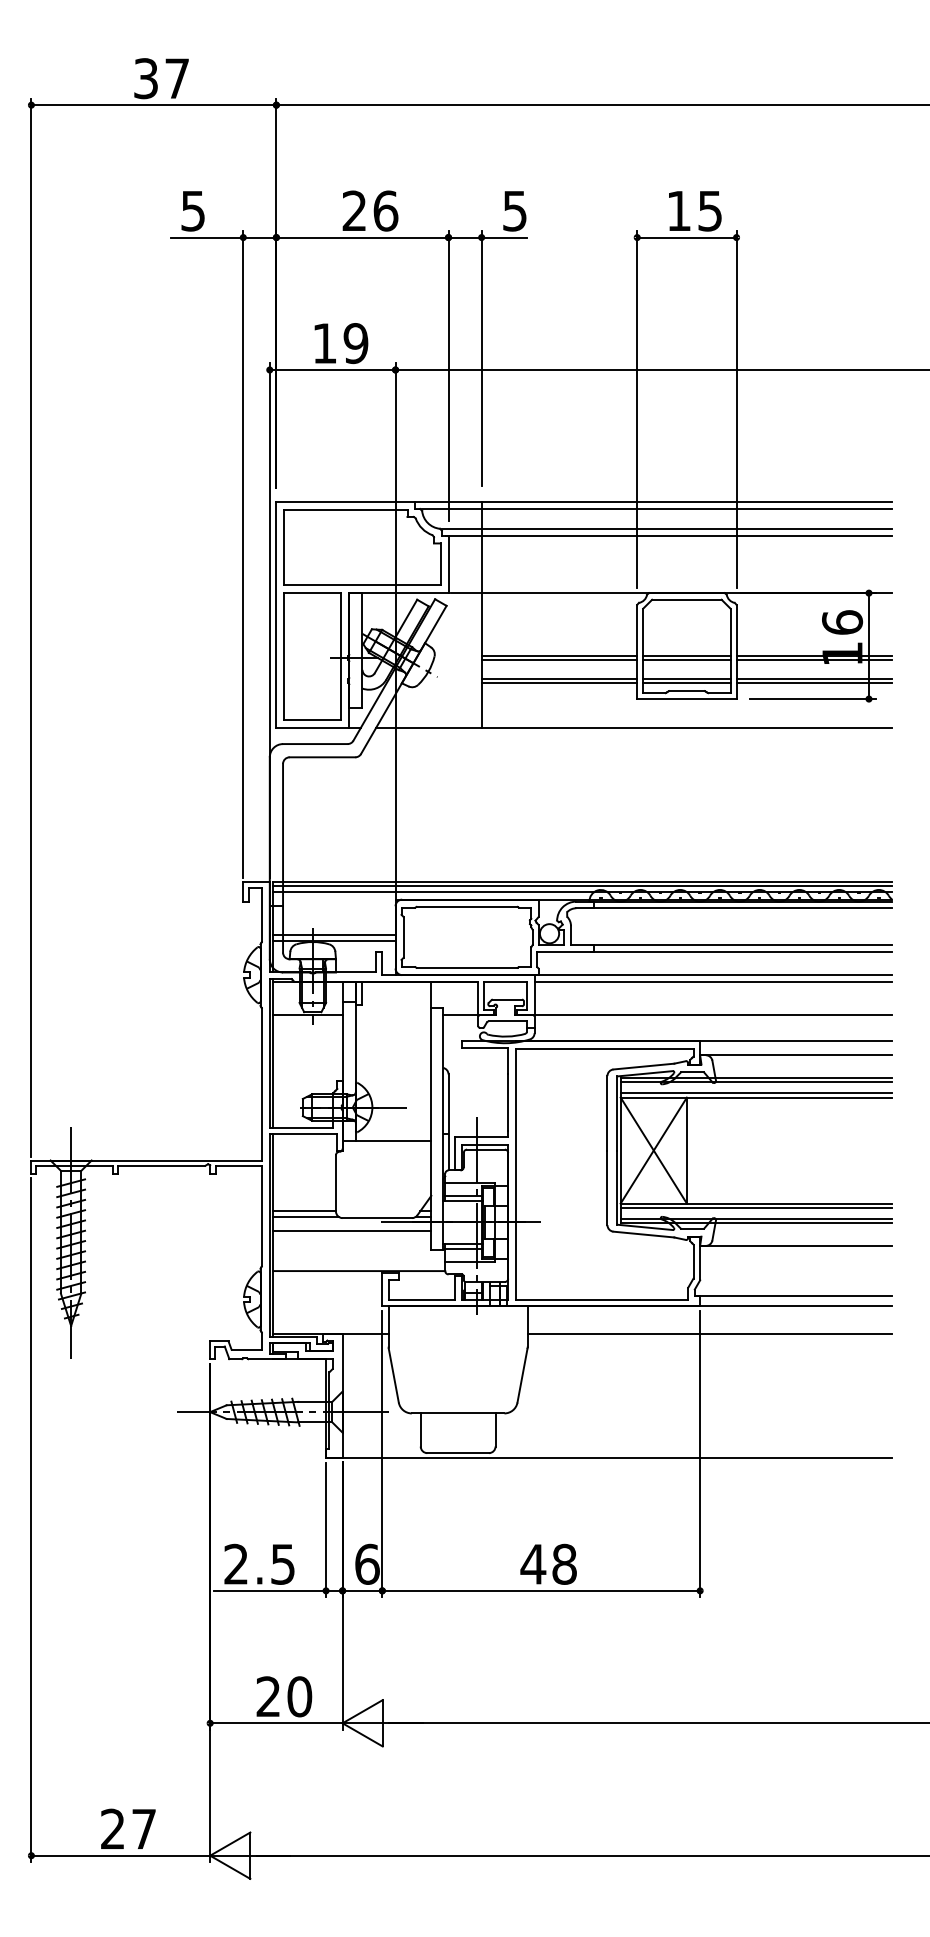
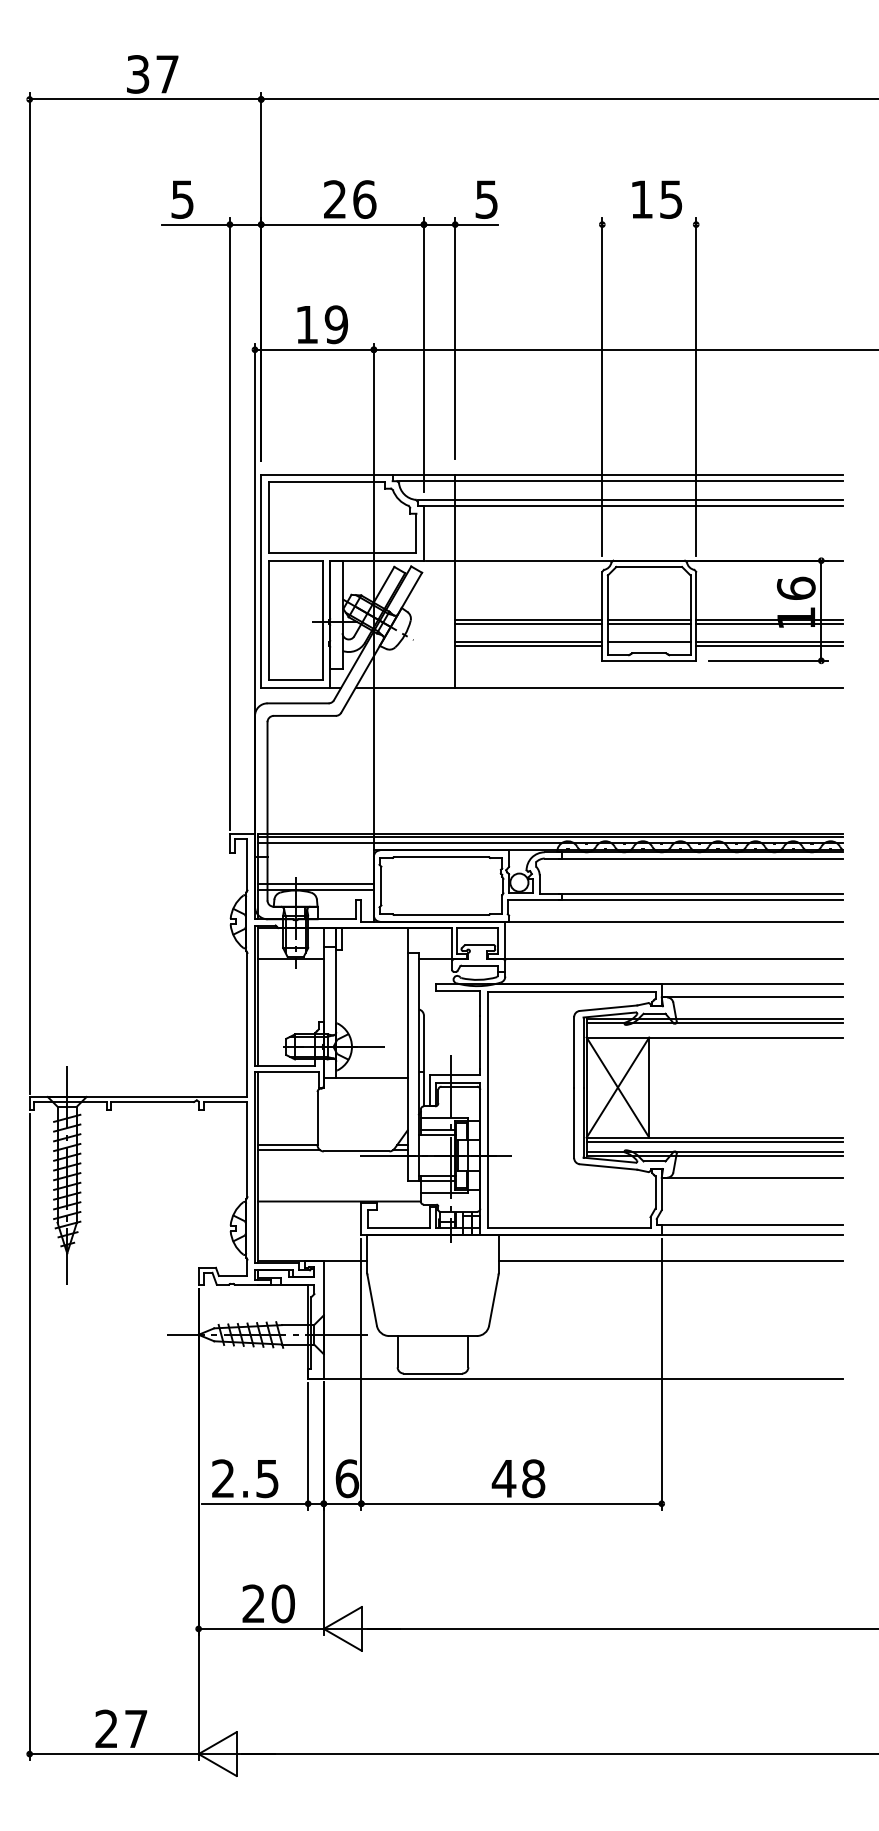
line: (686, 237) -> (648, 224), removed
line: (686, 682) -> (648, 645), removed
line: (713, 981) -> (674, 927), removed
line: (756, 1092) -> (715, 1032), removed
line: (352, 1231) -> (333, 1164), removed

